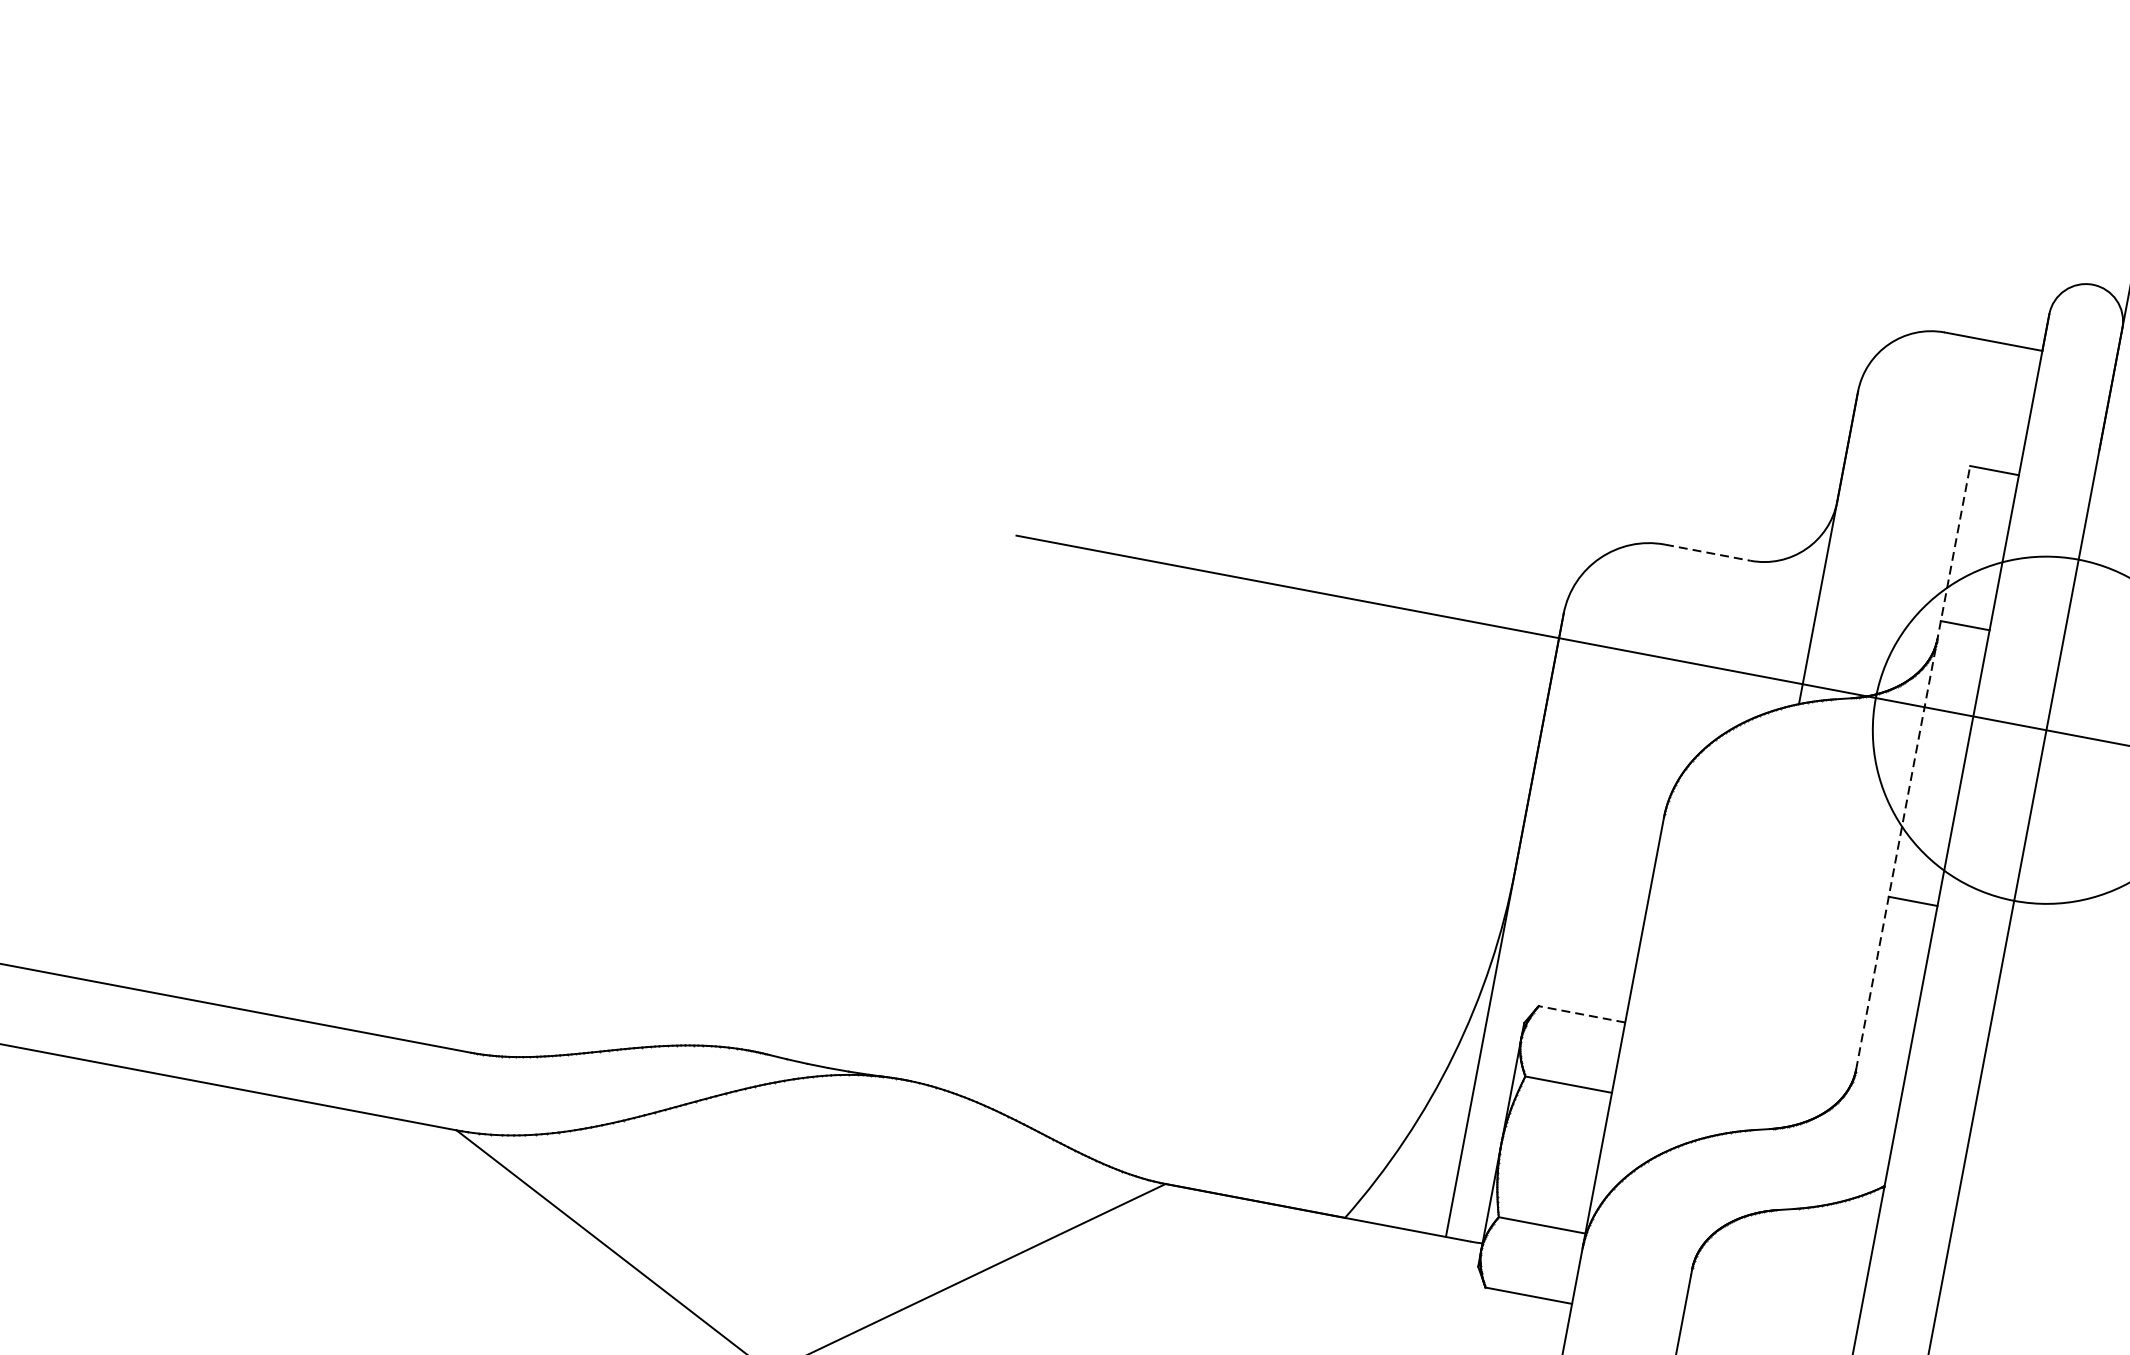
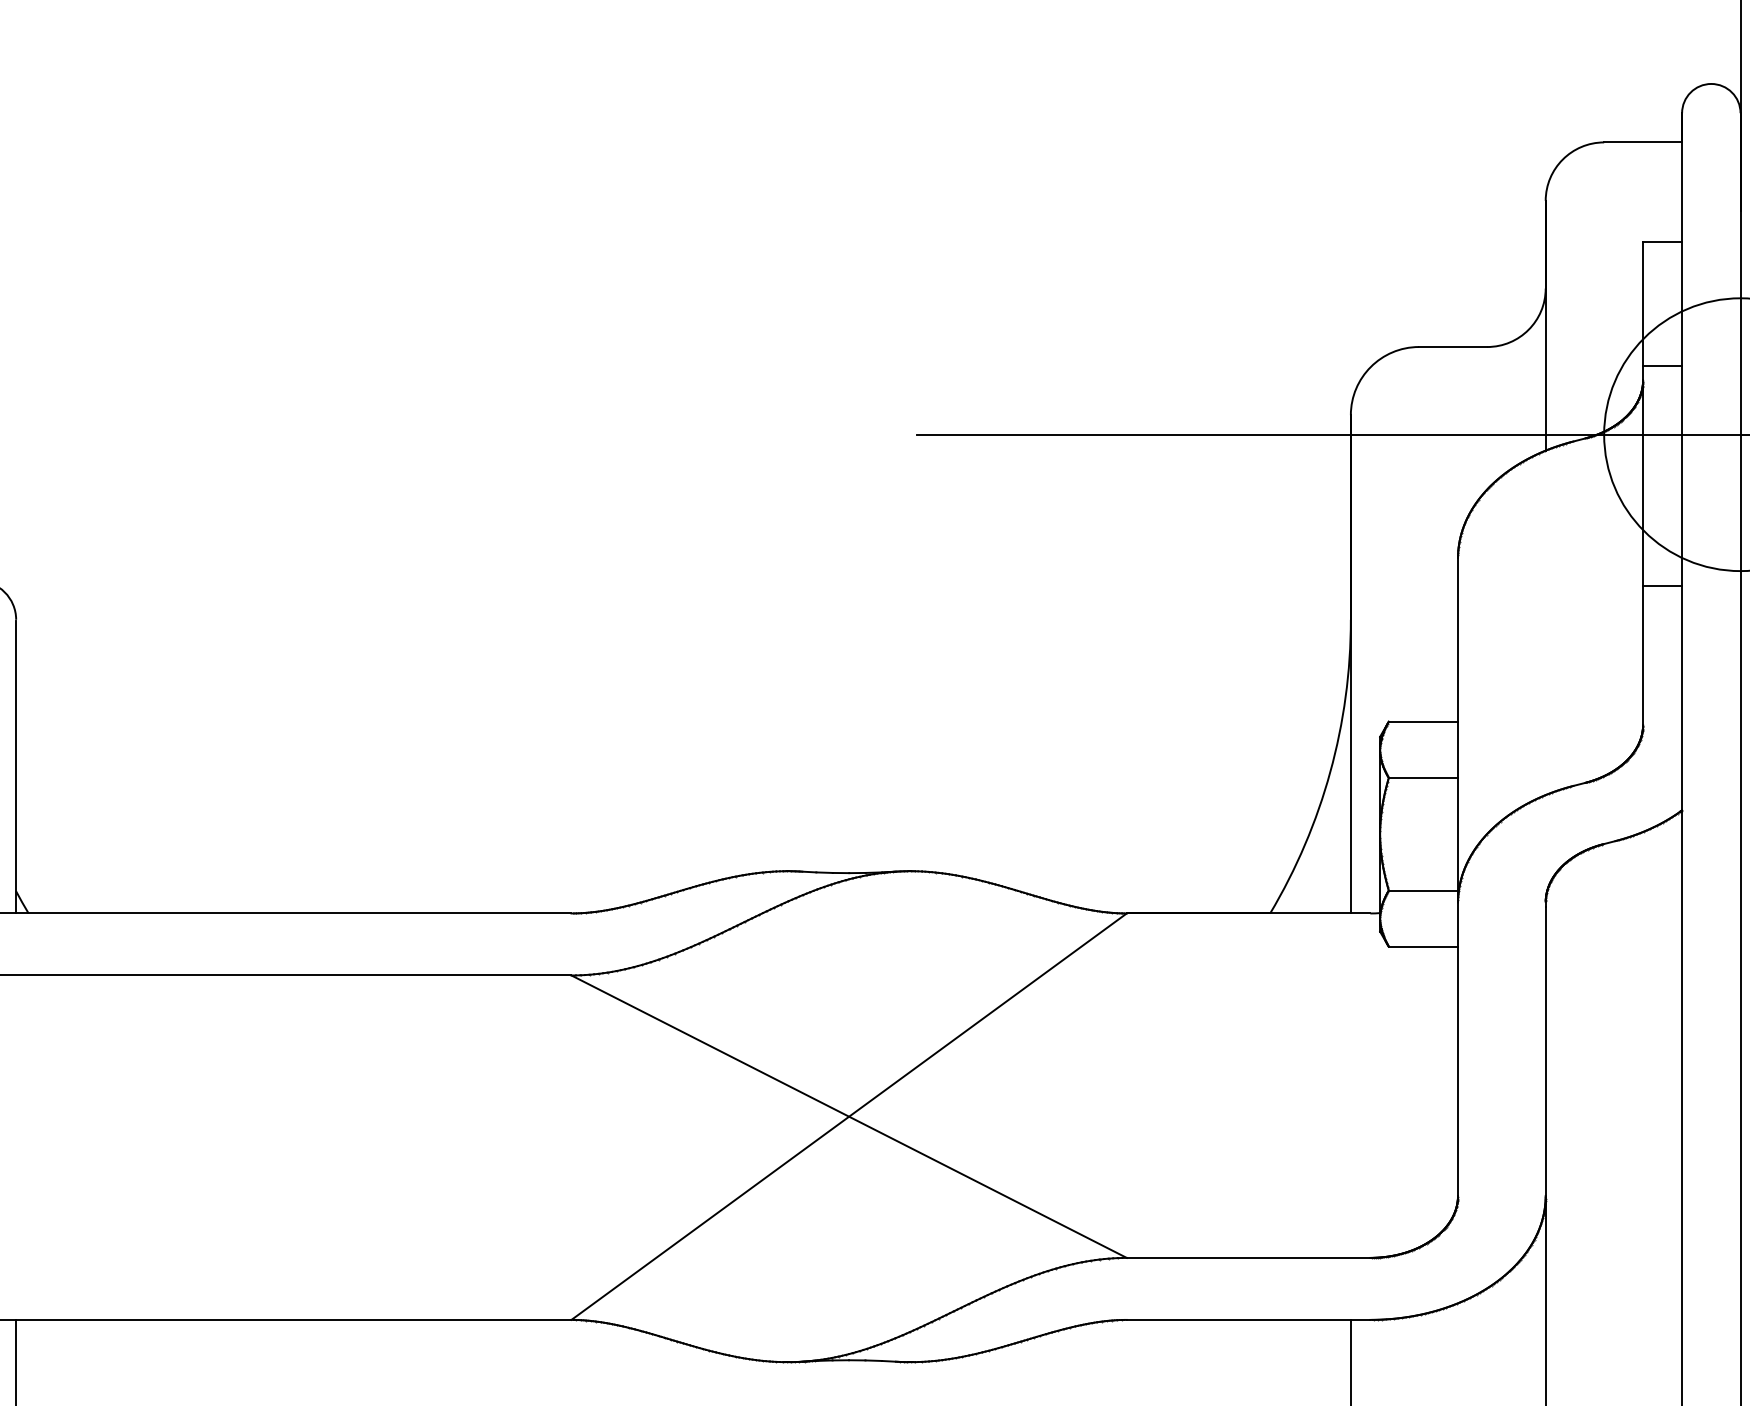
line: (1708, 553) -> (1453, 347), dashed -> solid
line: (1913, 767) -> (1643, 482), dashed -> solid
line: (1582, 1014) -> (1423, 721), dashed -> solid

